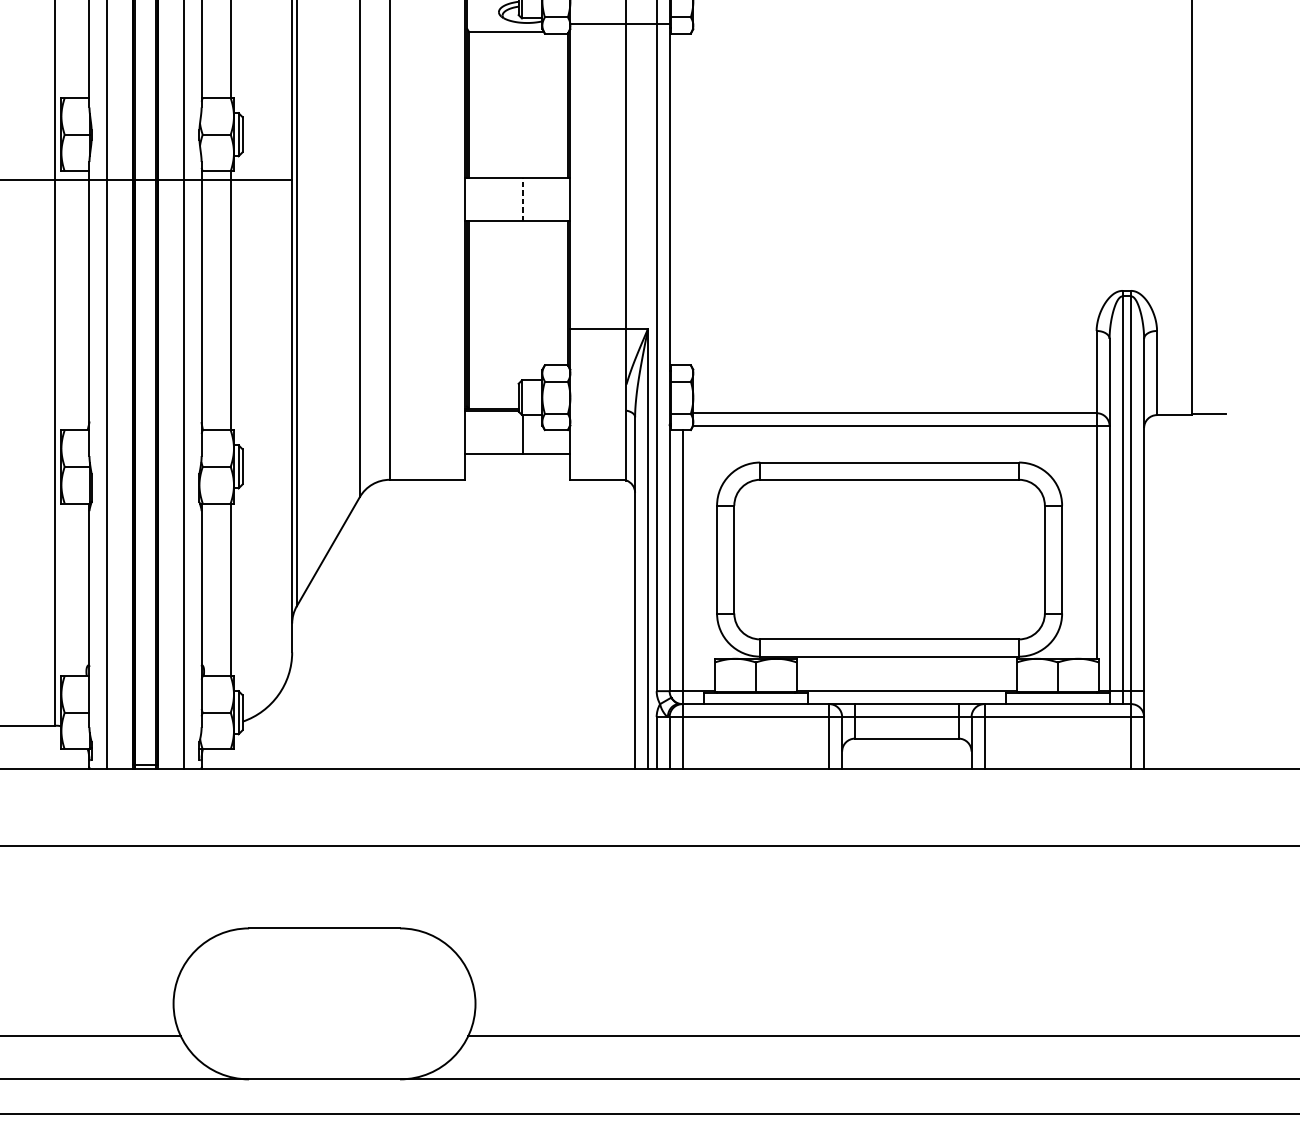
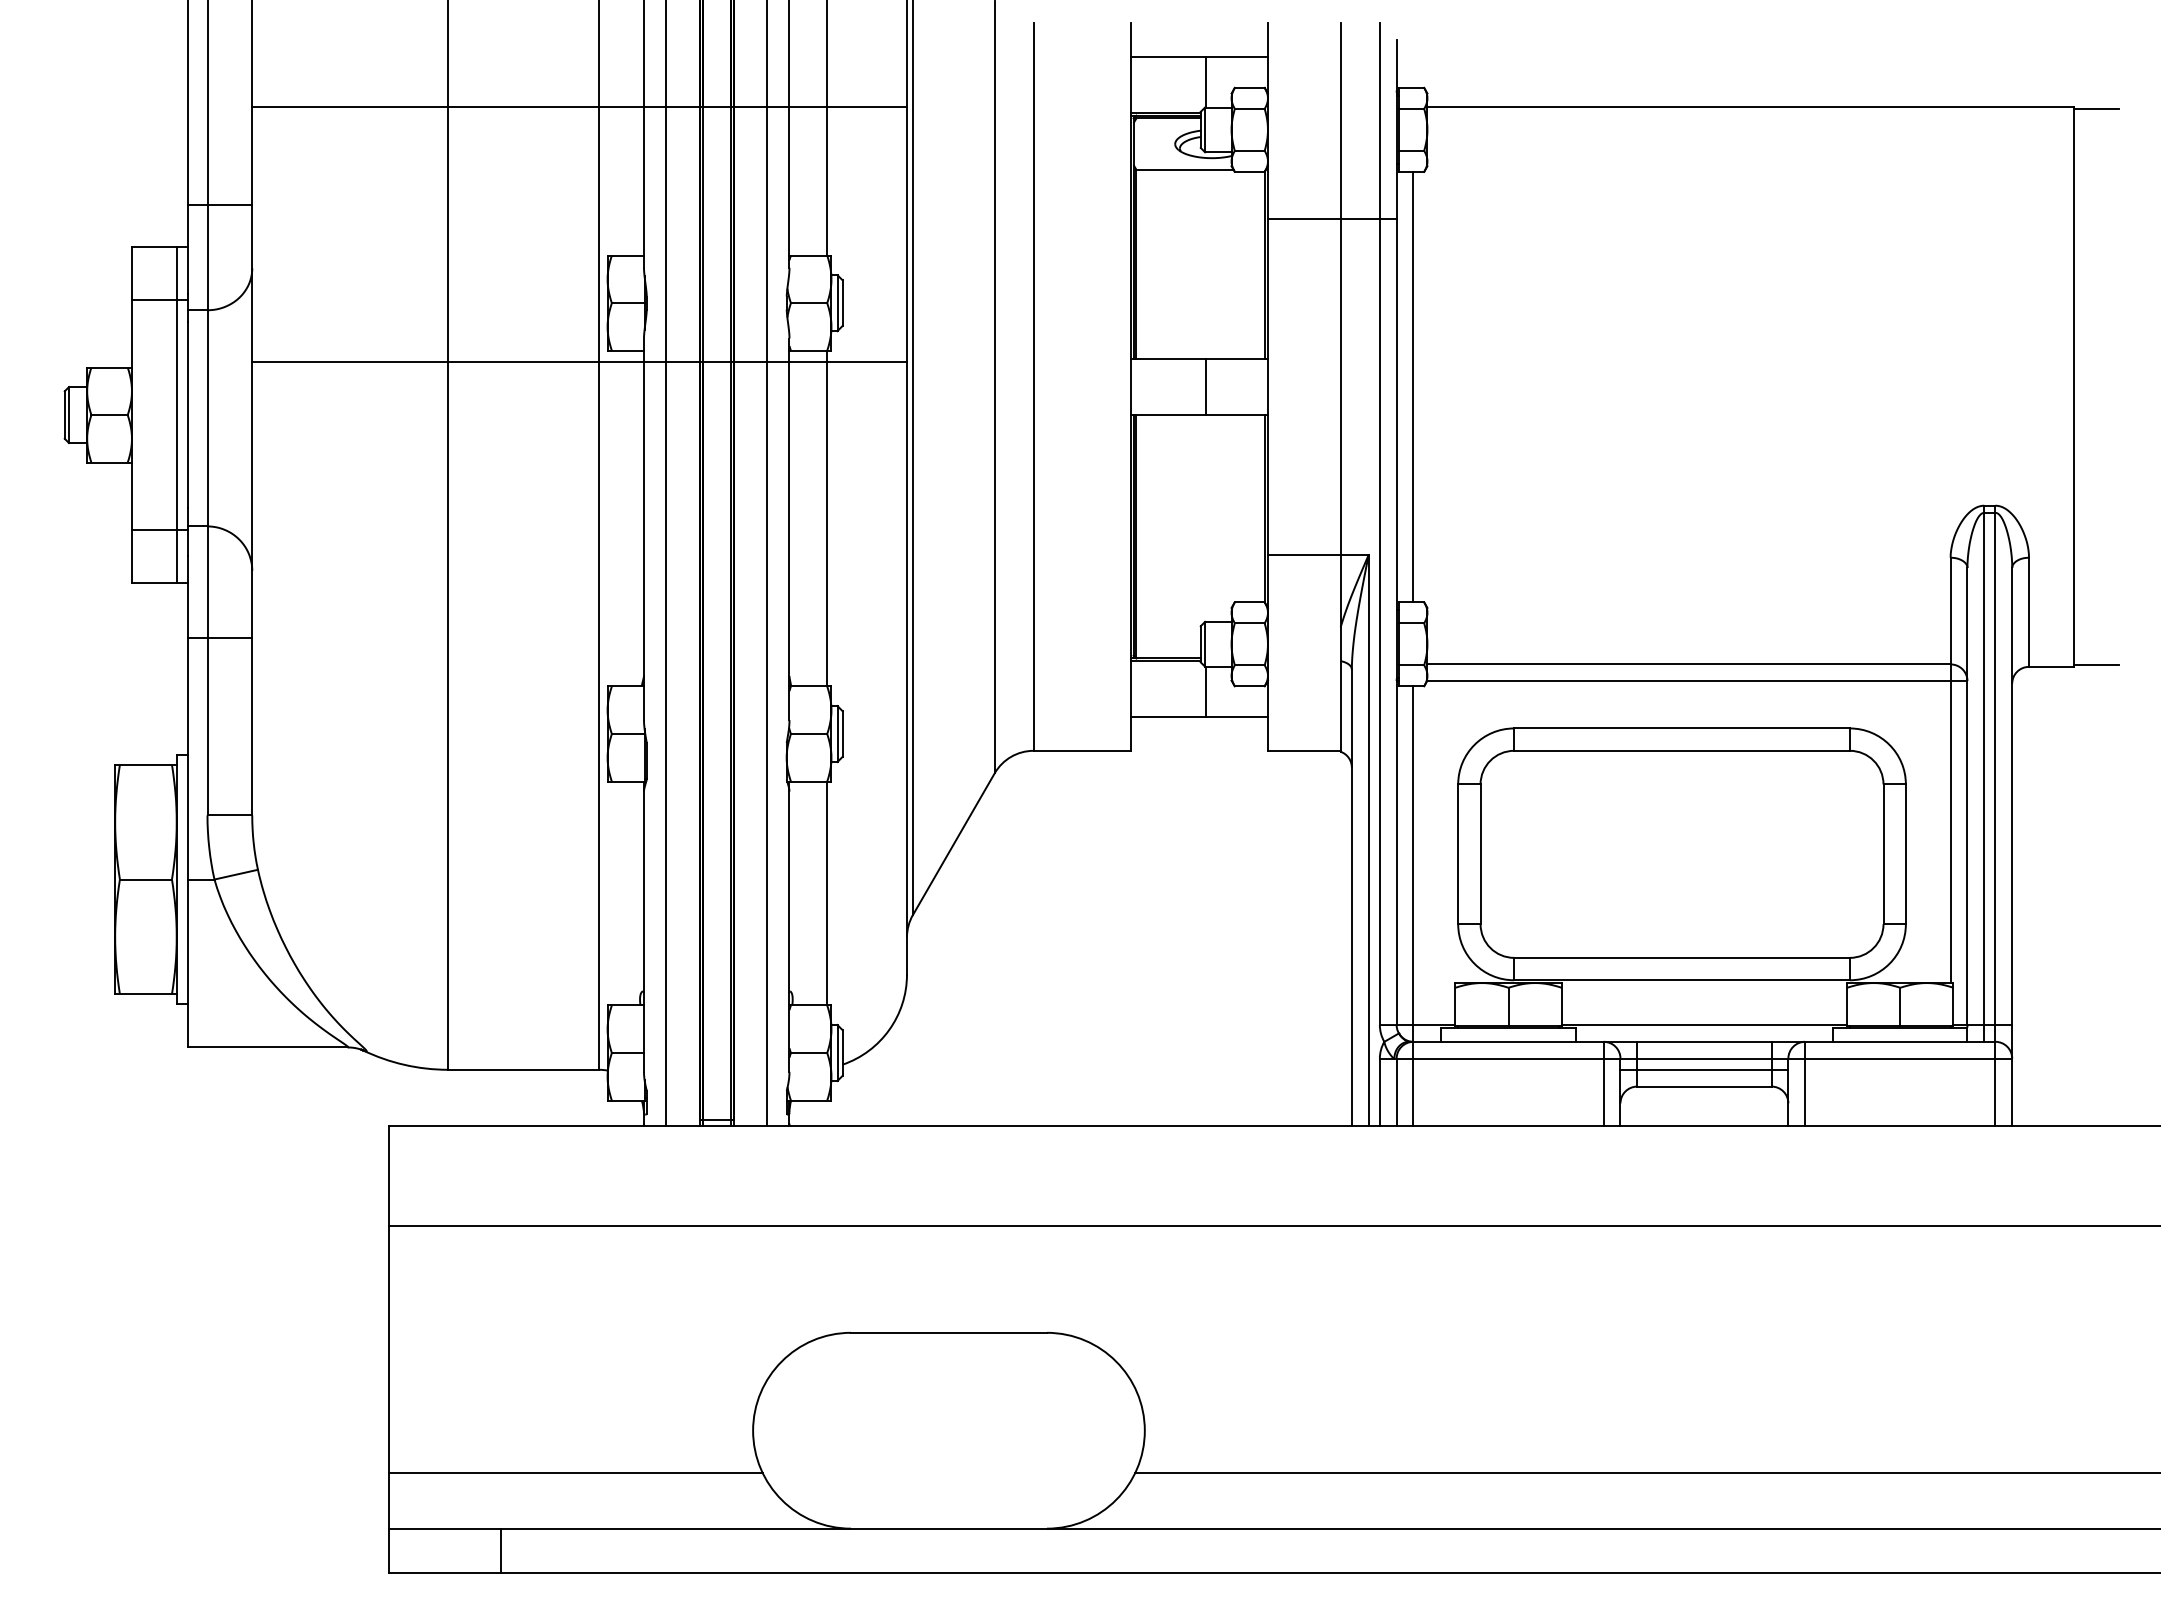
line: (619, 24) -> (1331, 219), moved
line: (682, 198) -> (1413, 386), added
line: (523, 199) -> (1206, 387), dashed -> solid
line: (906, 725) -> (1704, 1069), added

